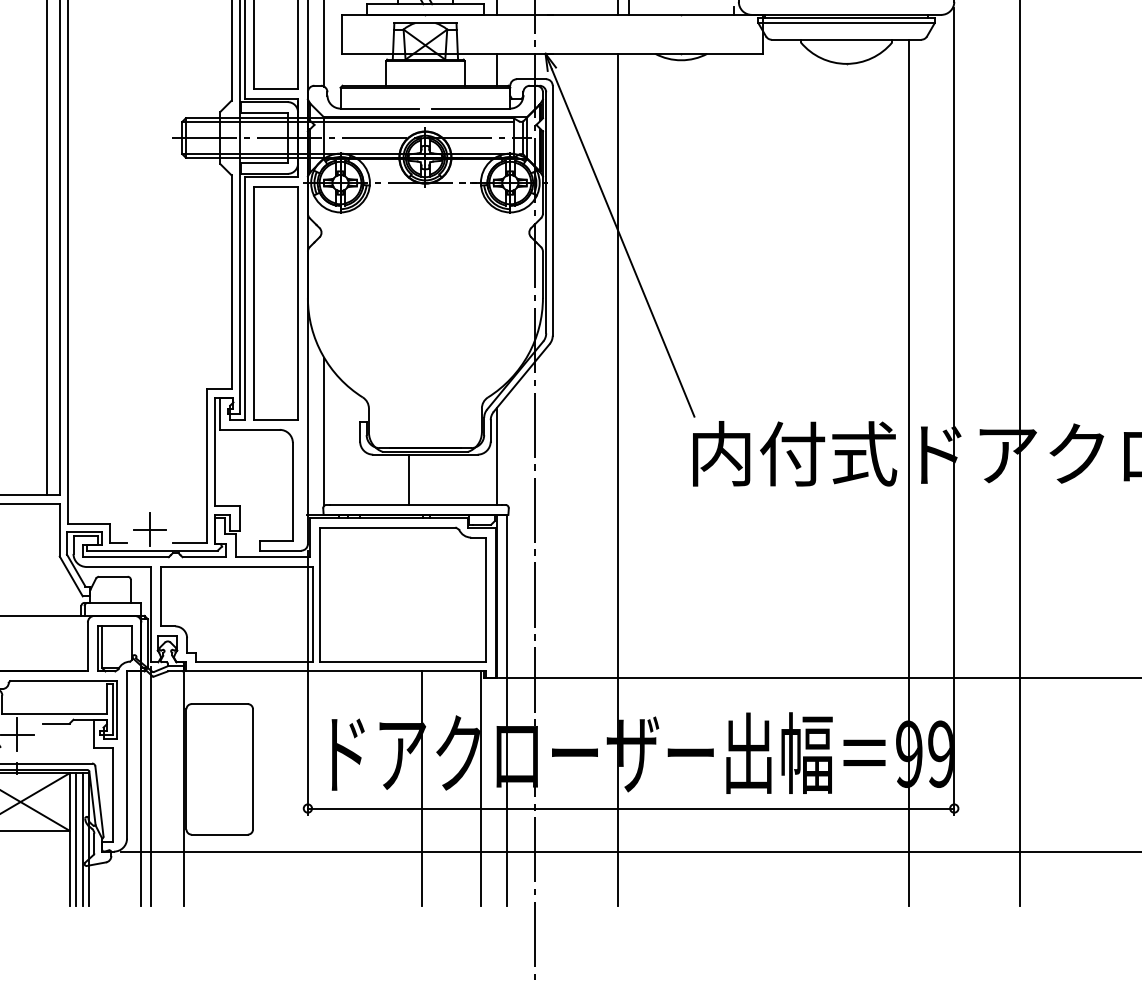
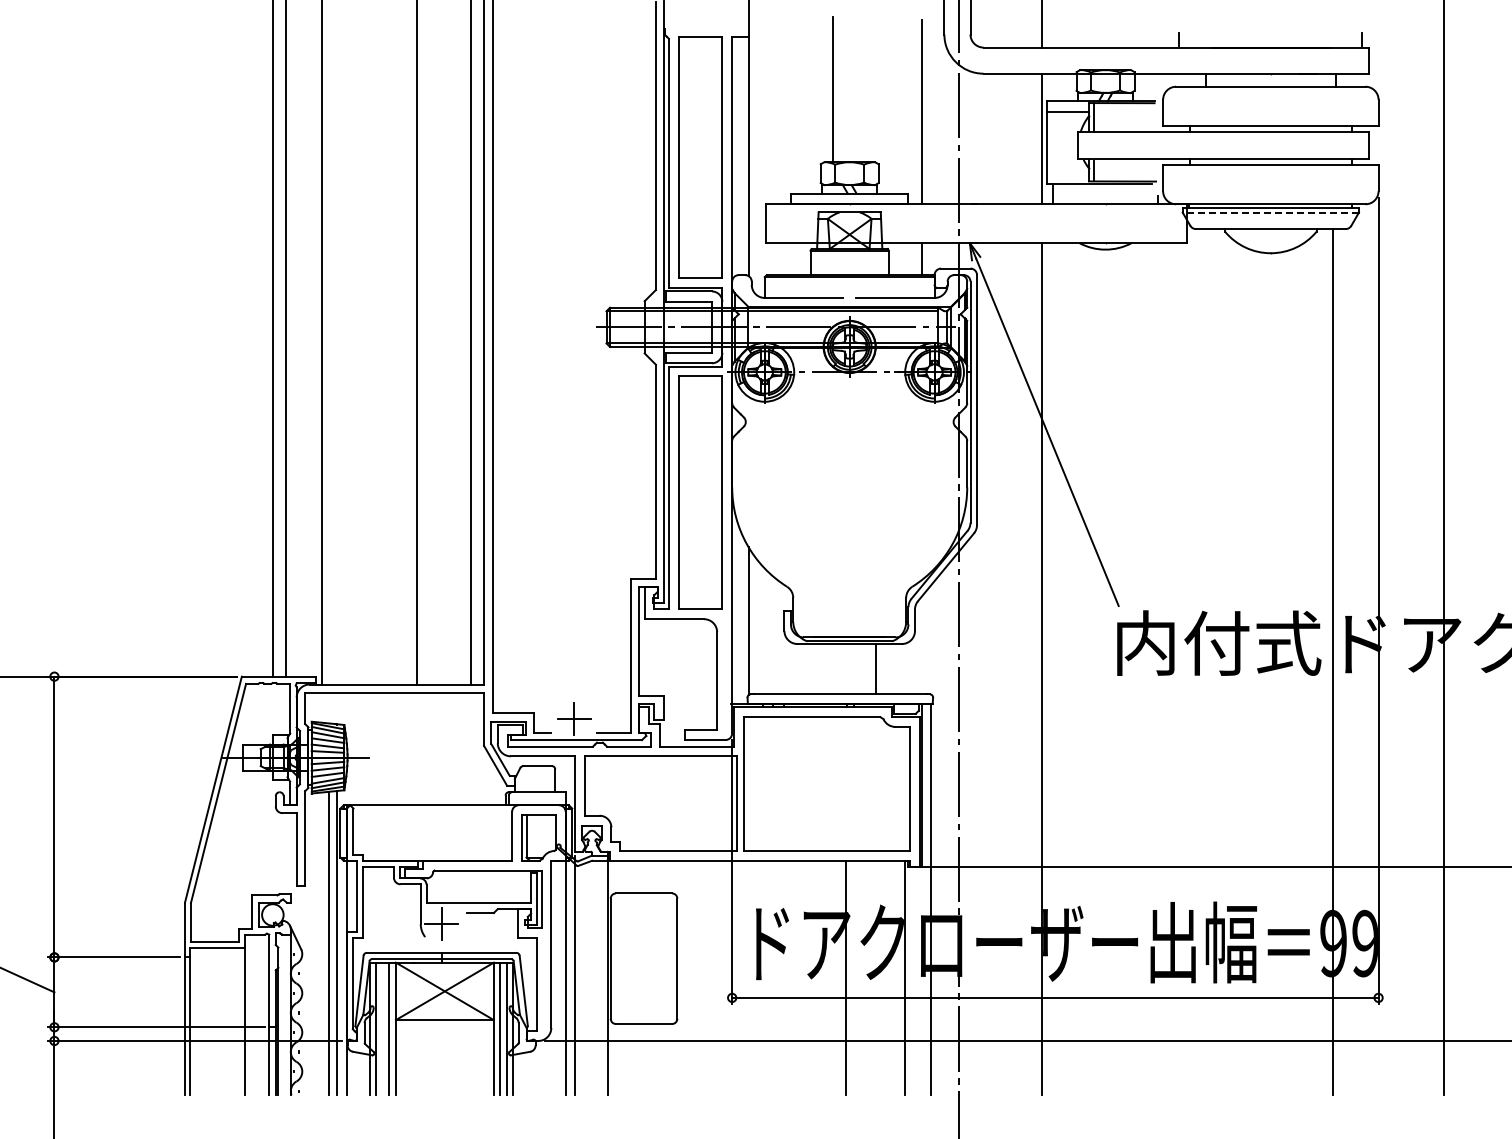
line: (846, 23) -> (1270, 212), solid -> dashed
line: (497, 456) -> (921, 645), removed
line: (409, 480) -> (876, 669), moved

